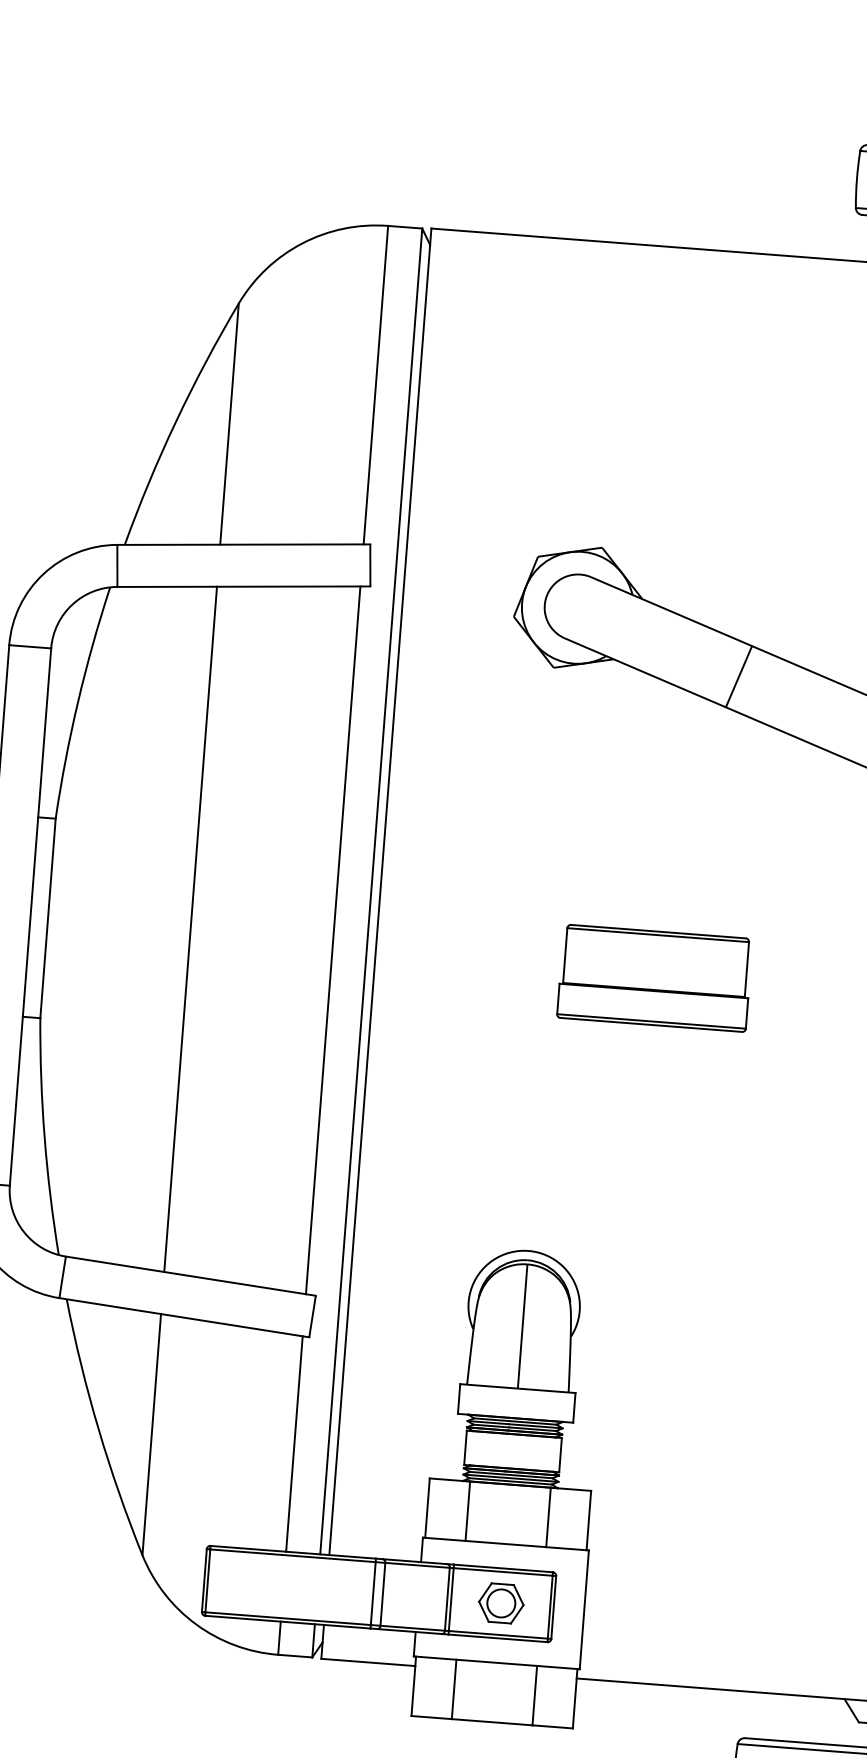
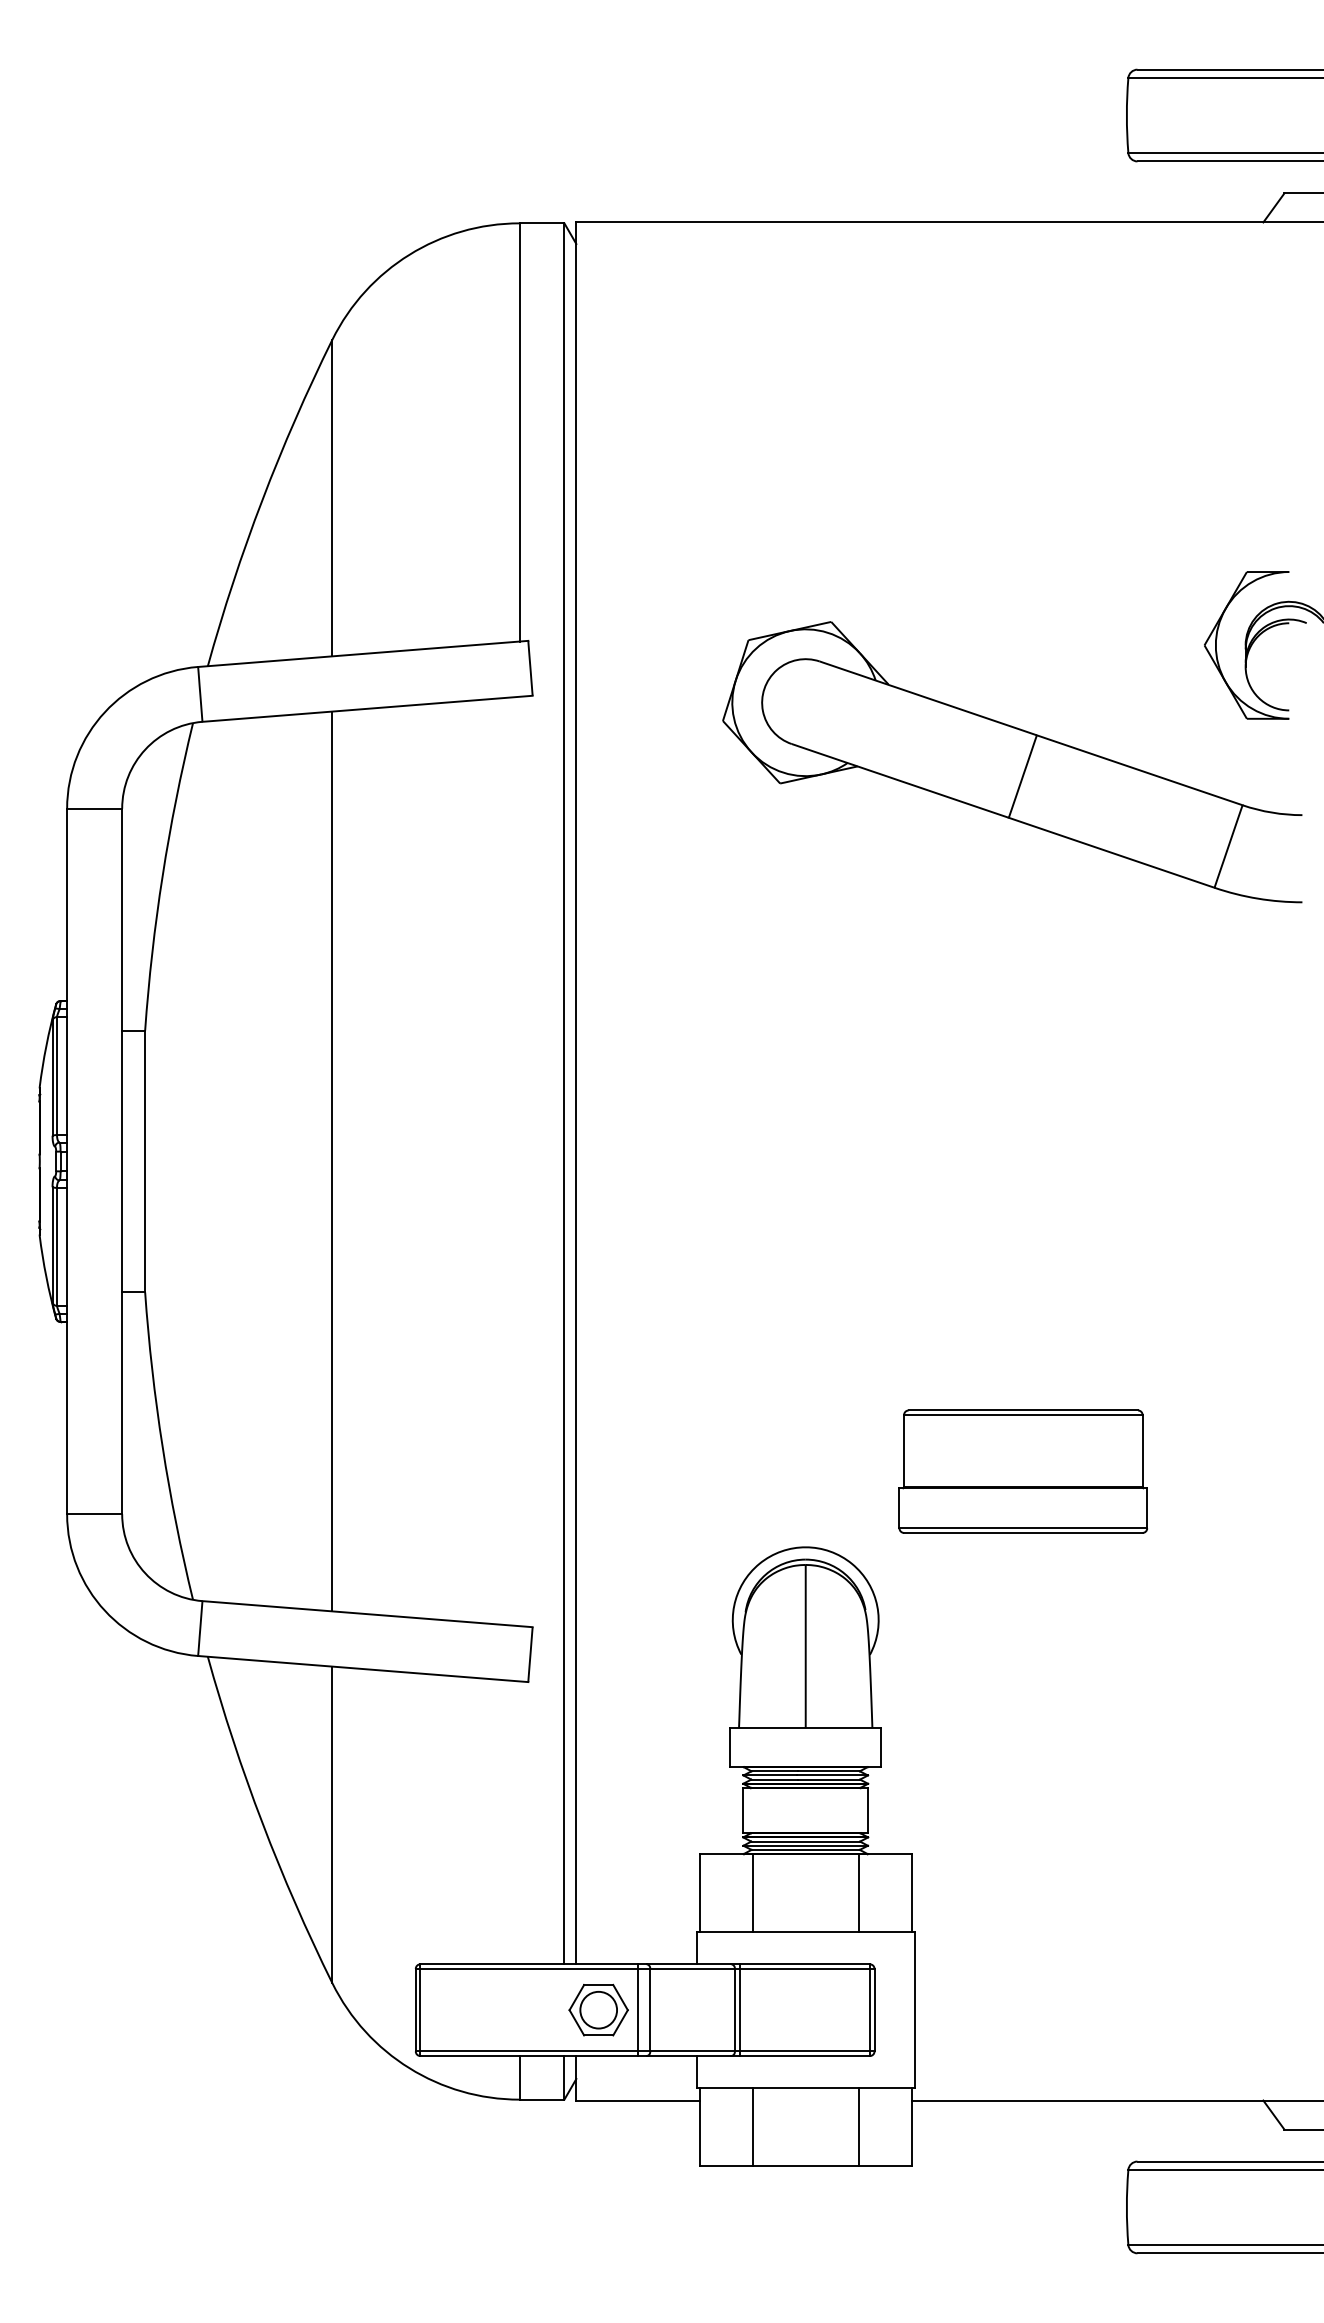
line: (333, 940) -> (519, 1161), removed
part: (654, 978) -> (1022, 1471), moved
line: (294, 1443) -> (519, 1822), removed
part: (501, 1602) -> (598, 2009), moved

